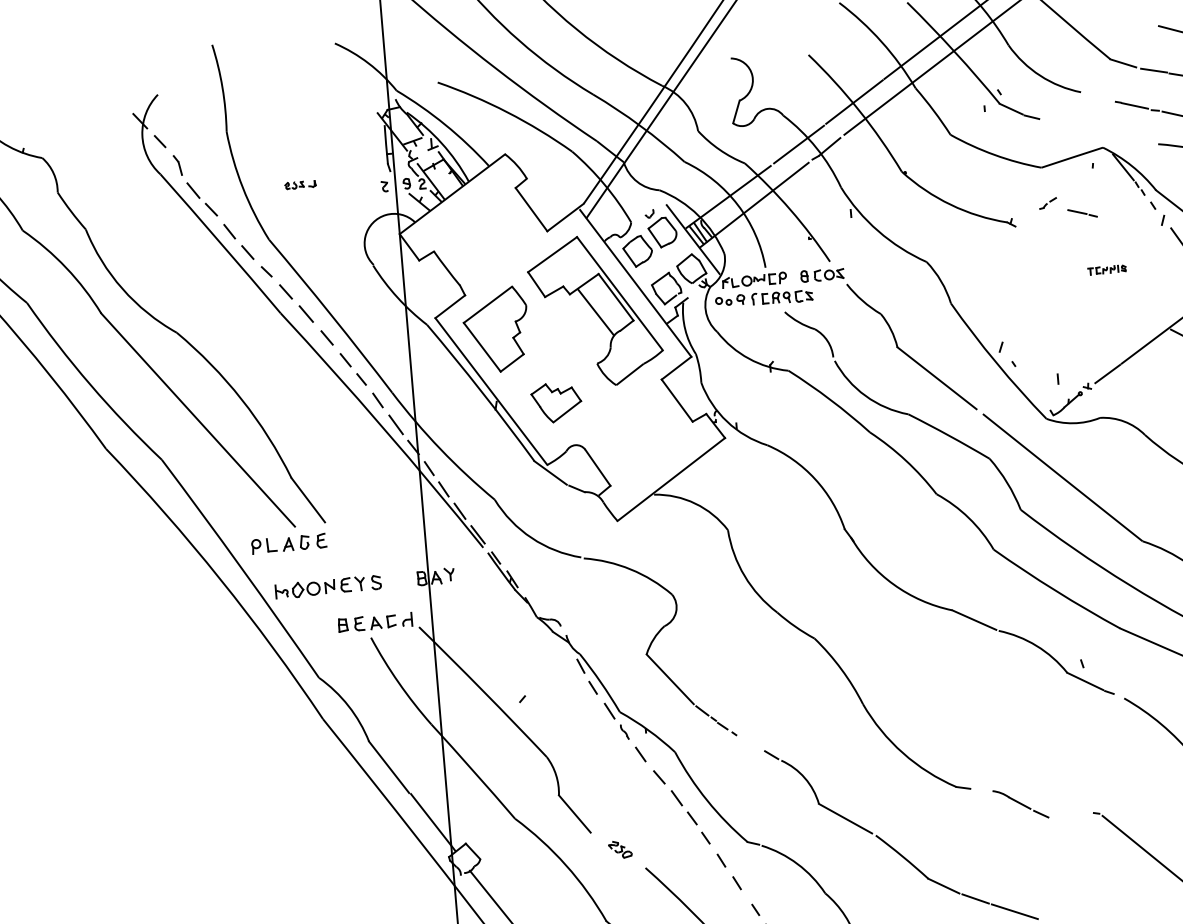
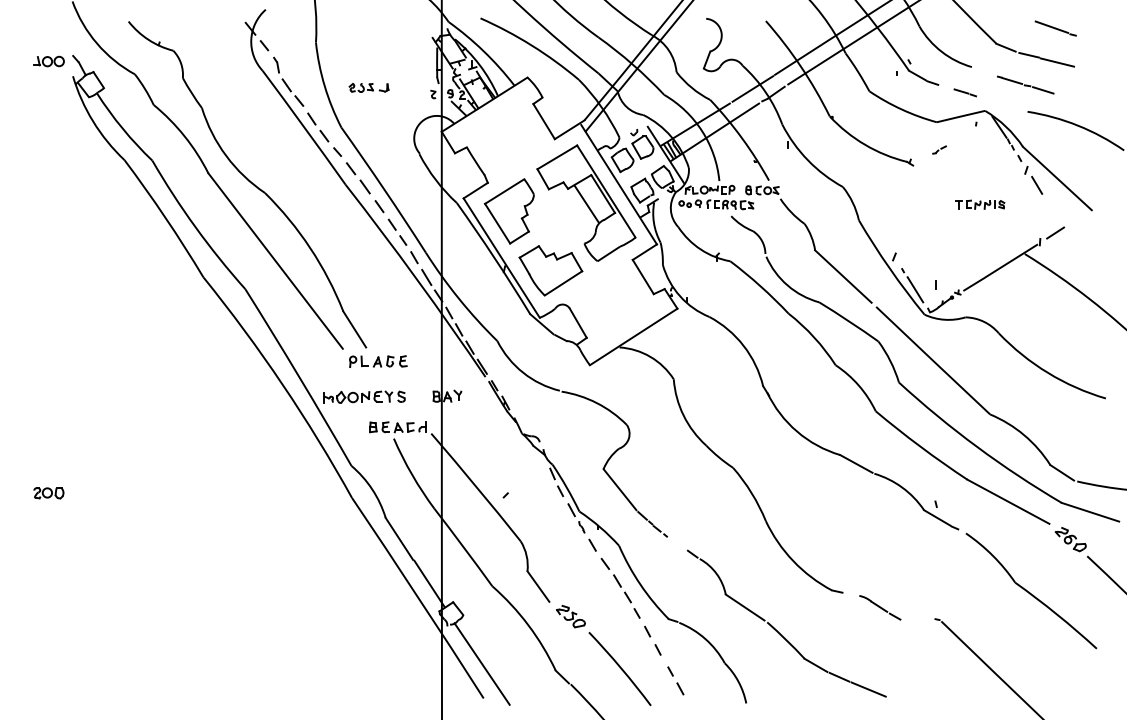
part: (299, 184) -> (368, 87), size x1.67
line: (1081, 213) -> (964, 92), moved
part: (1107, 269) -> (980, 204), size x1.67
line: (1032, 387) -> (915, 289), added
part: (556, 402) -> (550, 270), size x1.67
part: (289, 543) -> (378, 361), moved
part: (619, 849) -> (570, 616), size x1.67

